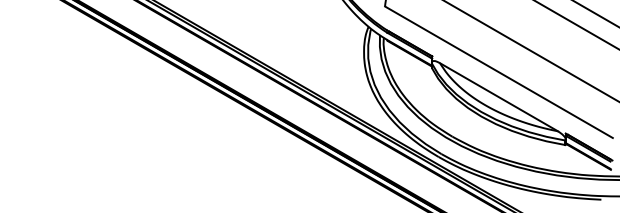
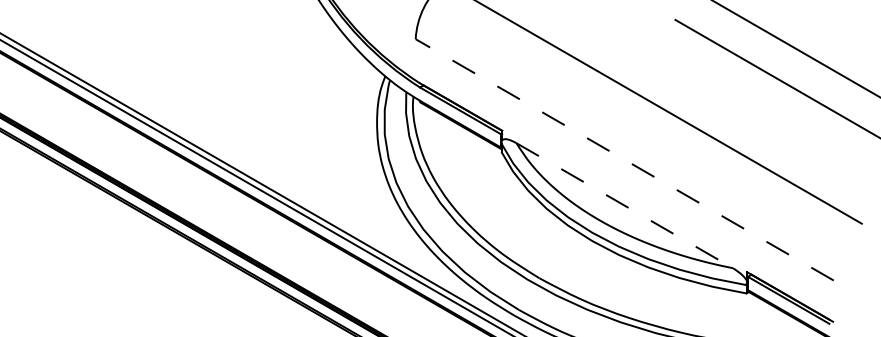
line: (498, 72) -> (623, 160), solid -> dashed
line: (499, 97) -> (625, 206), solid -> dashed

